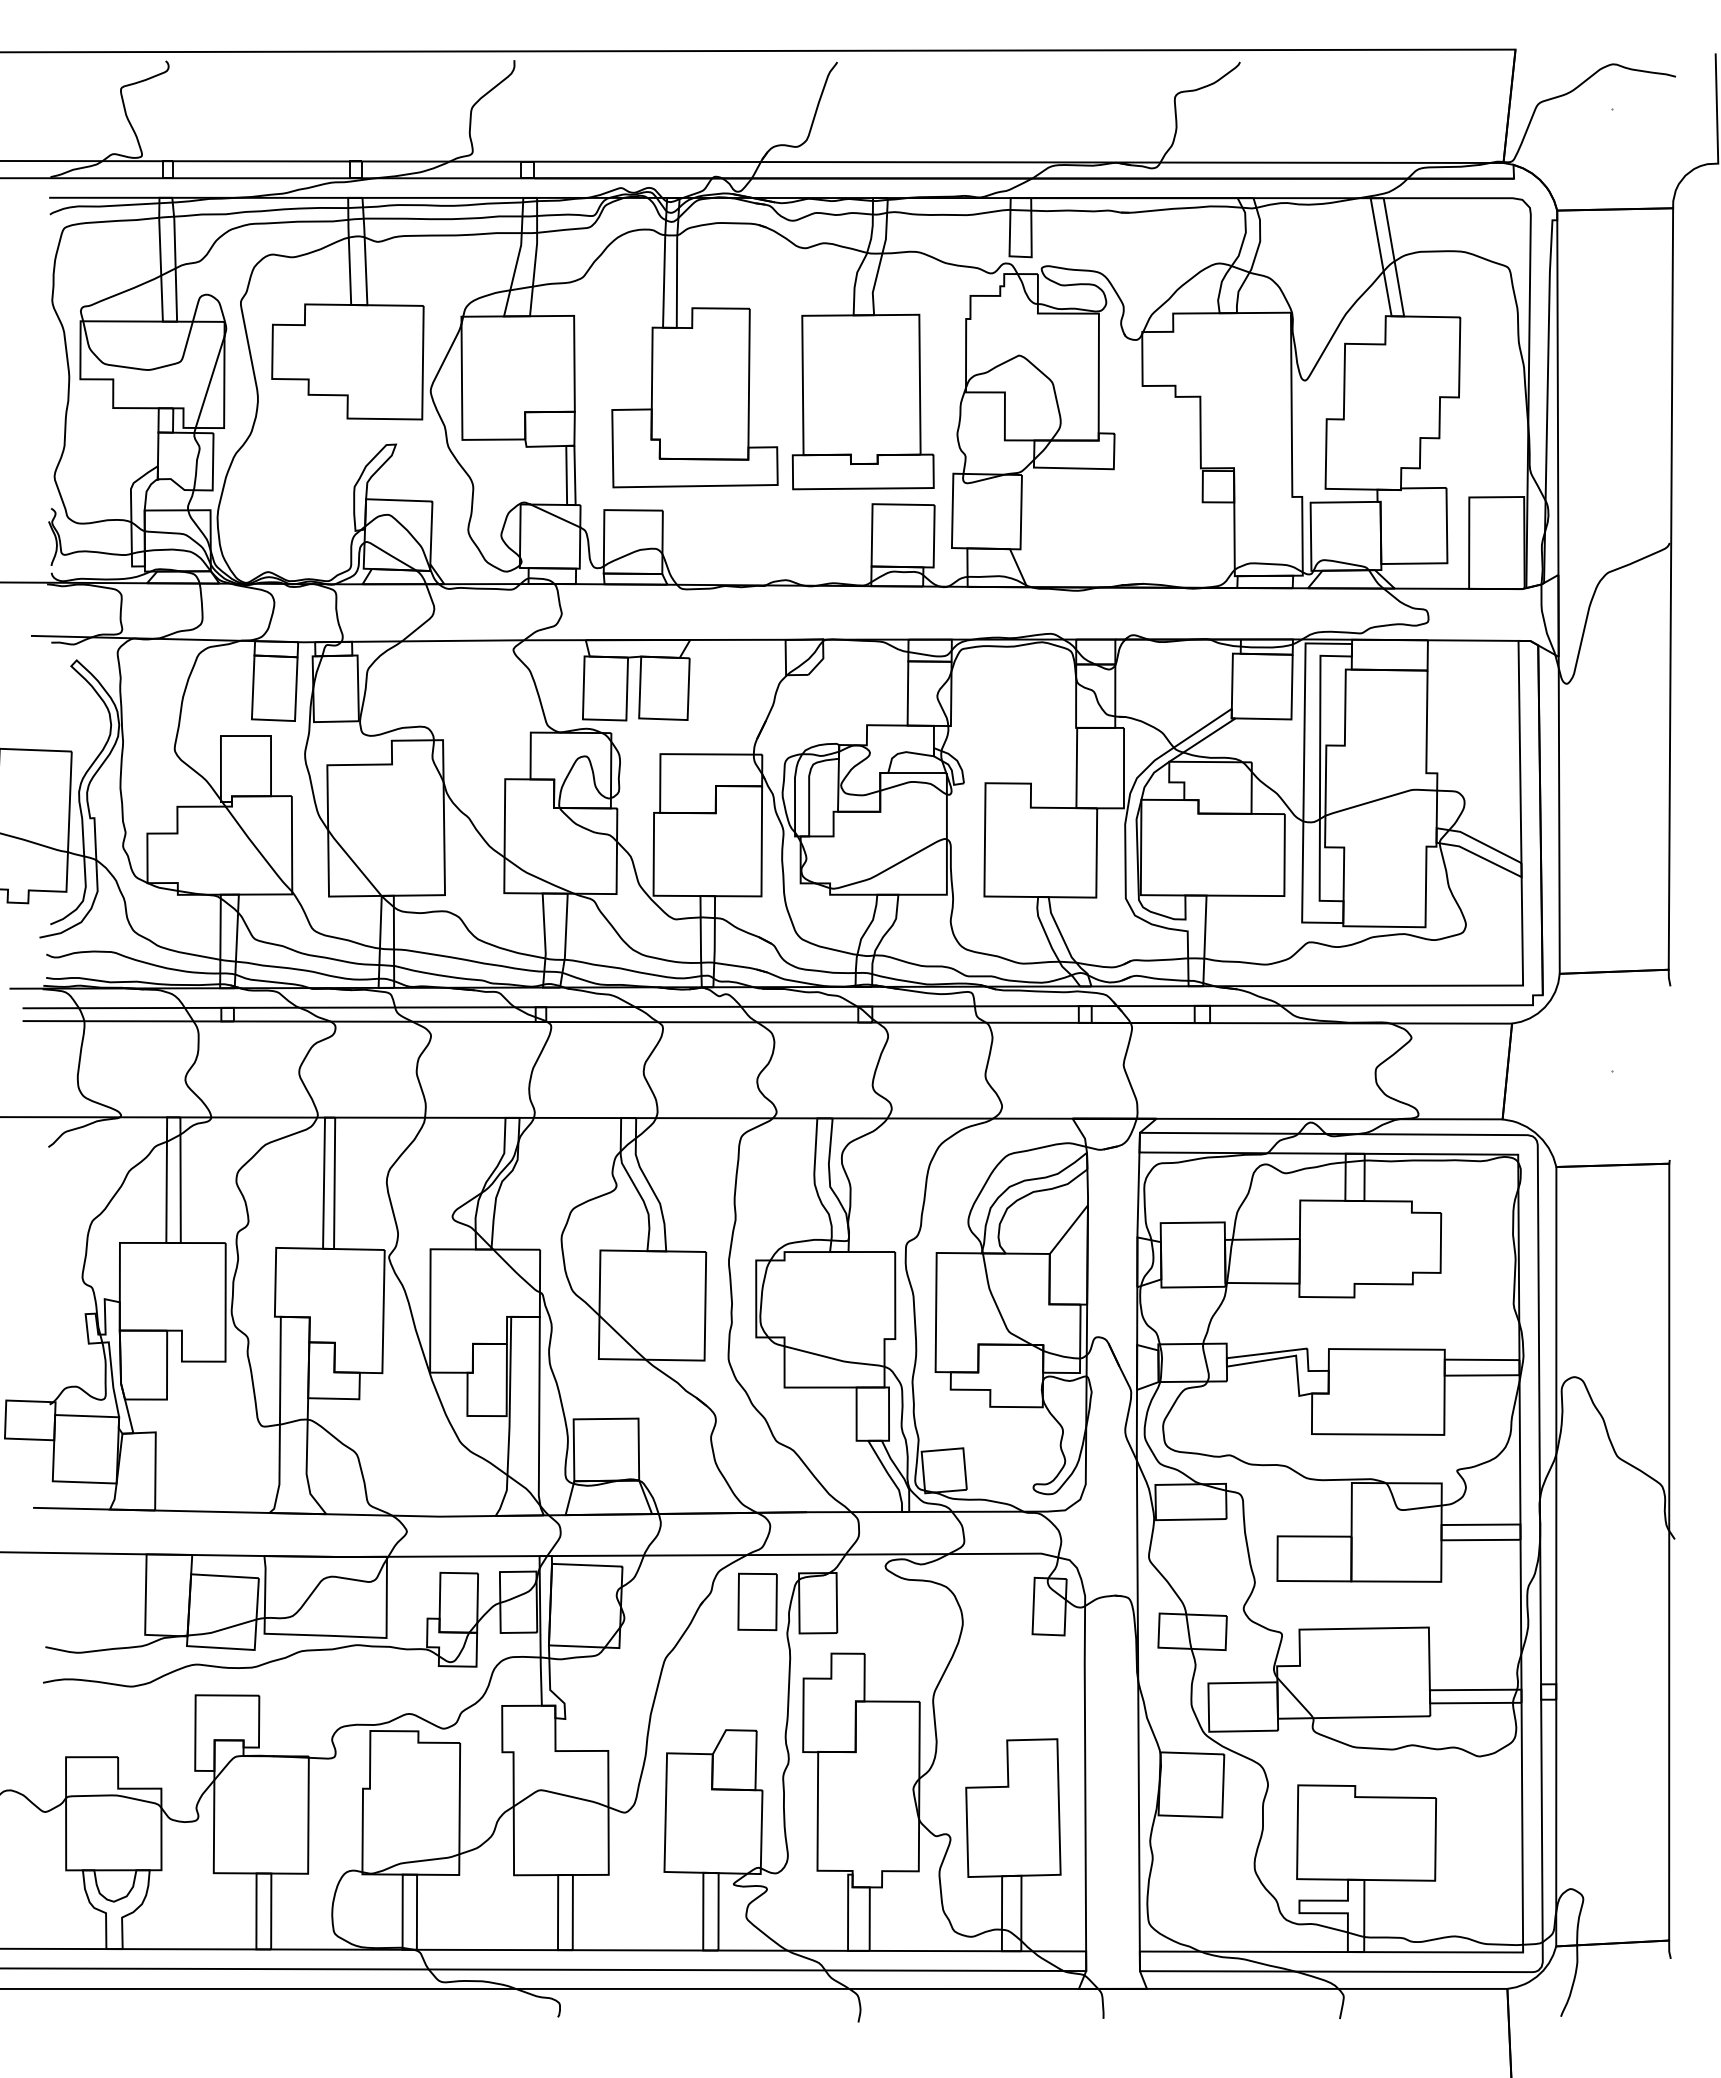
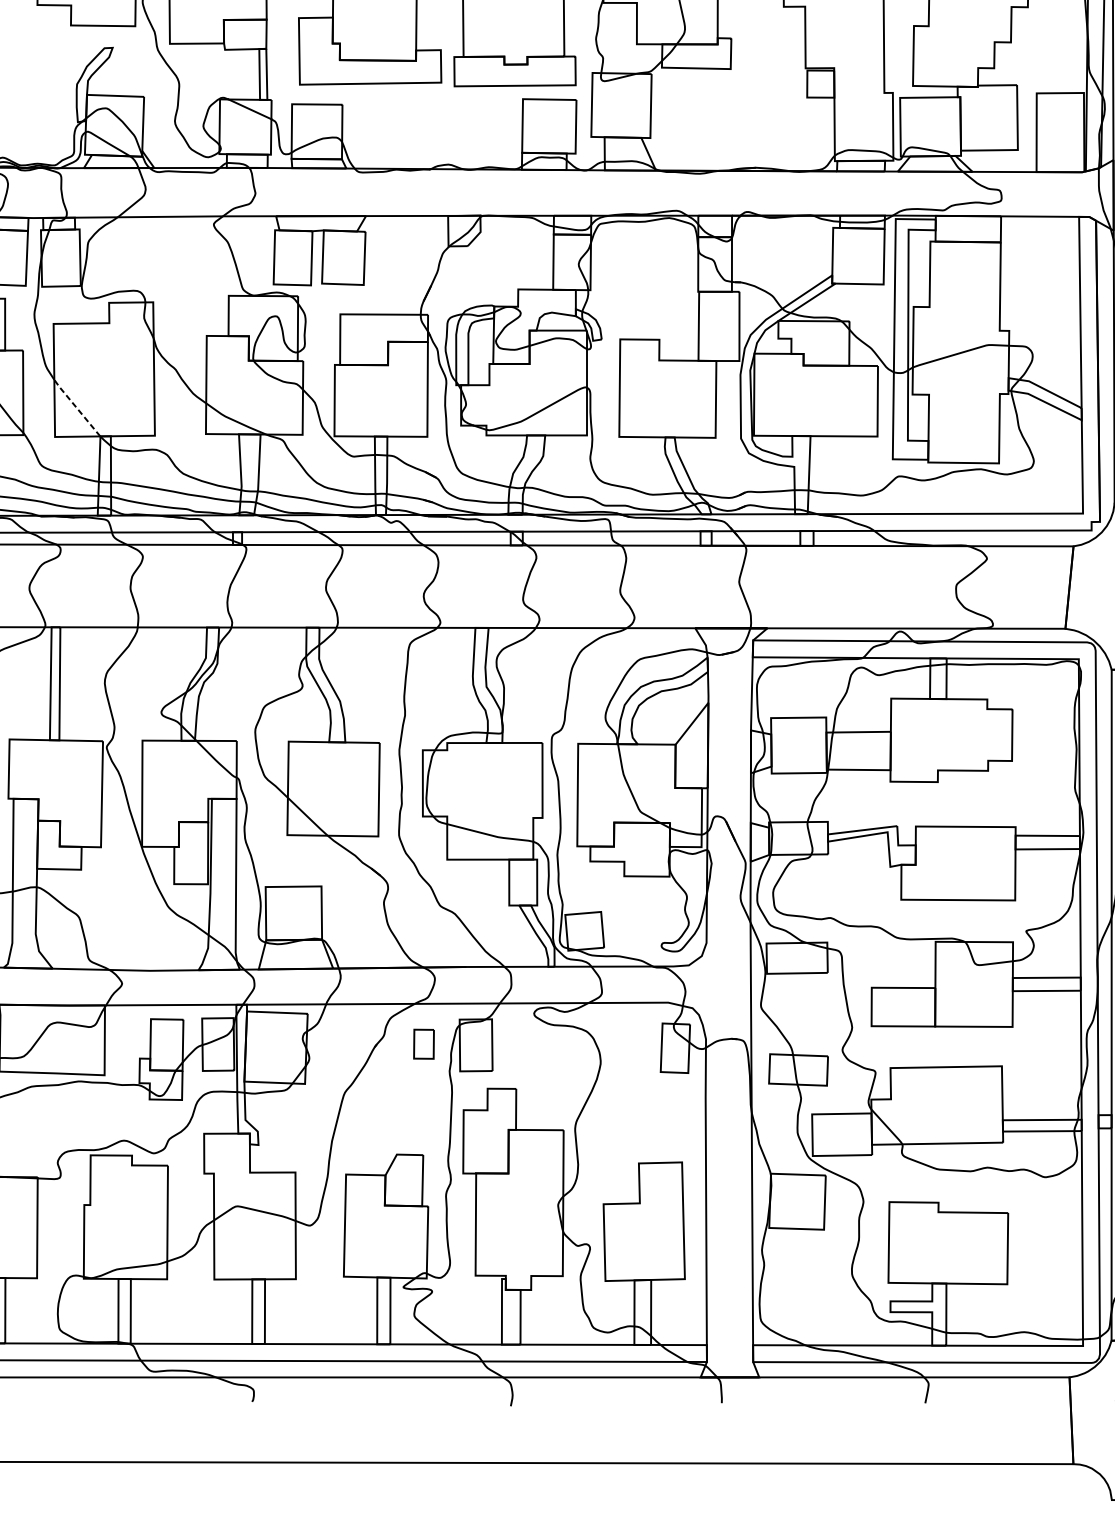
line: (353, 862) -> (76, 407), solid -> dashed
part: (757, 1601) -> (423, 1043), size x0.6

